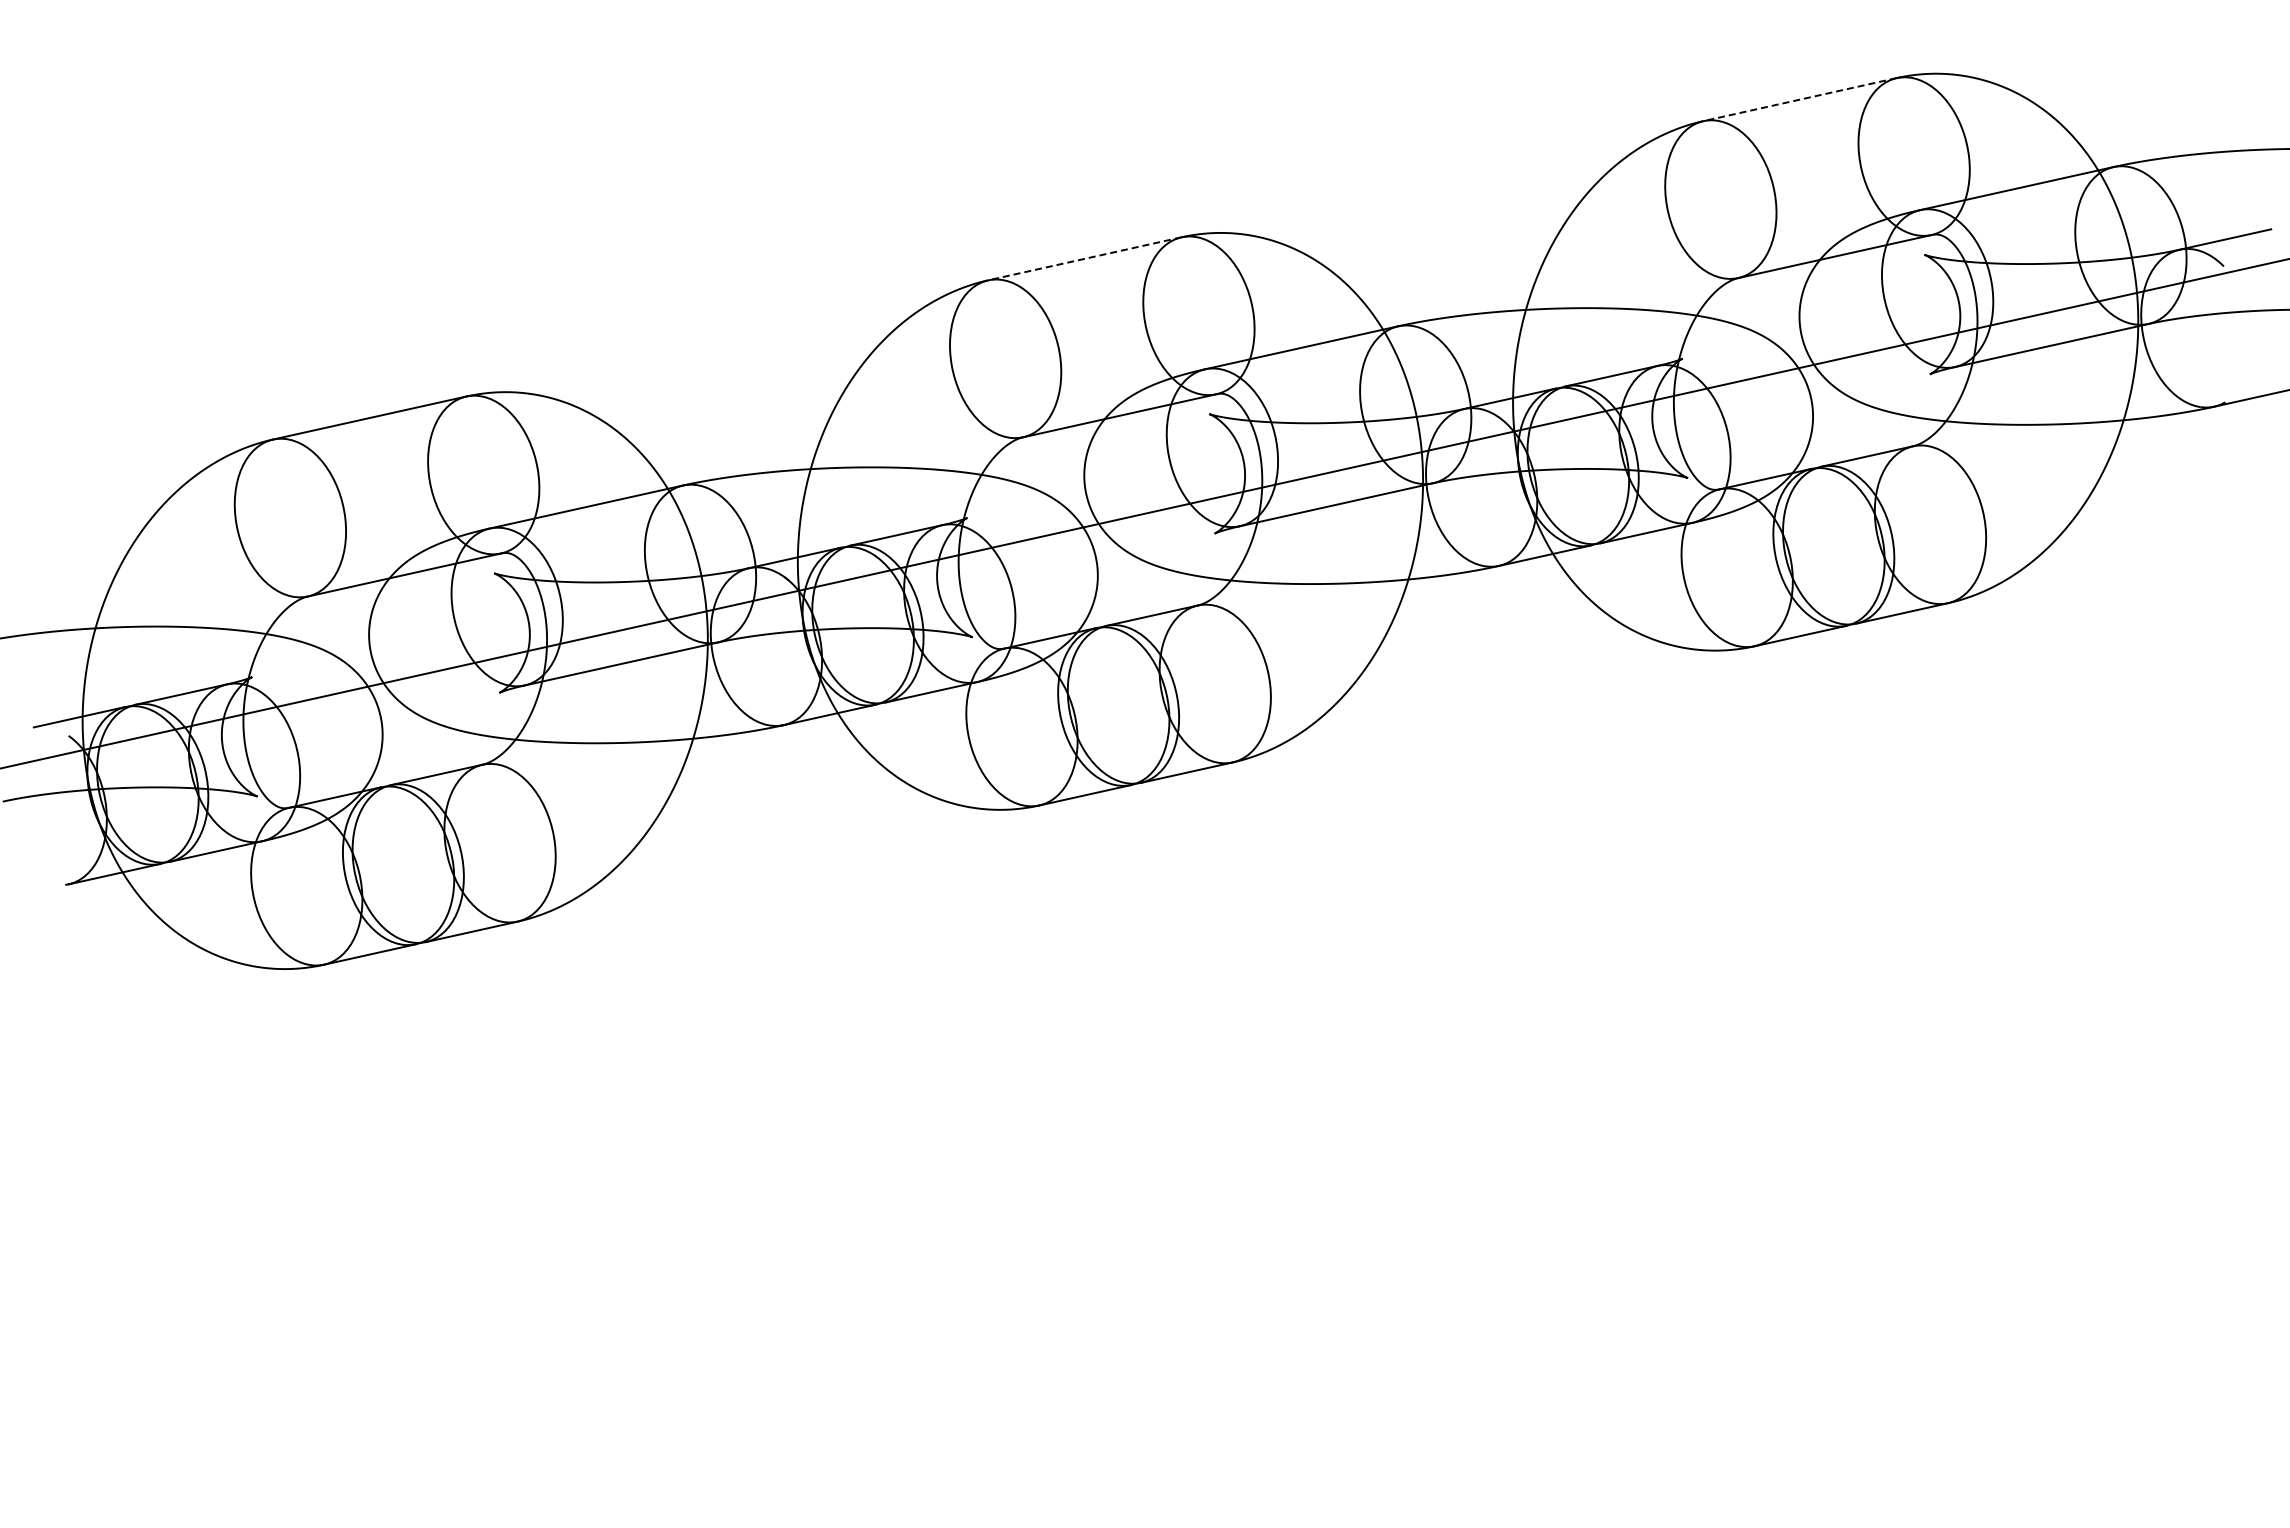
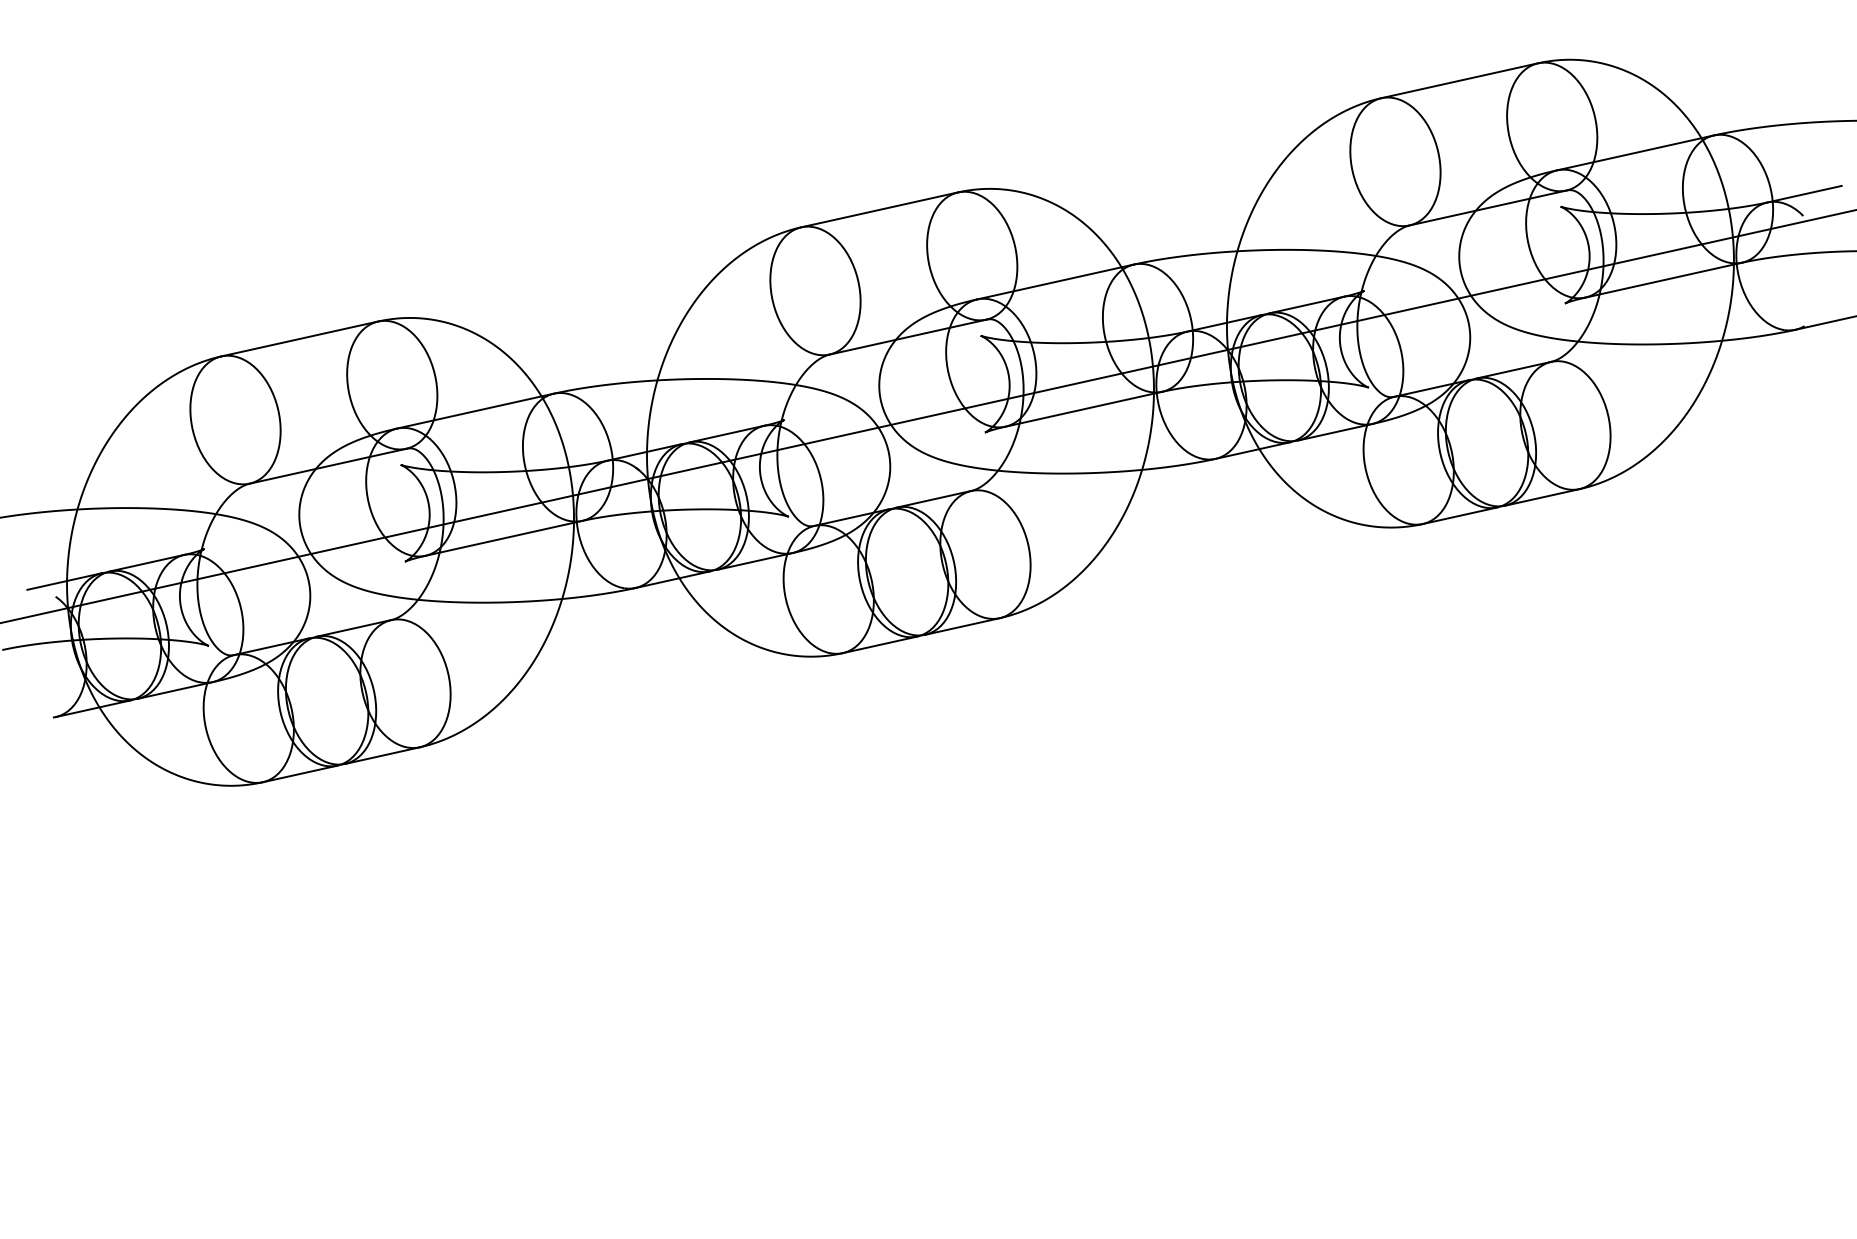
line: (1799, 99) -> (1459, 80), dashed -> solid
line: (1084, 258) -> (879, 209), dashed -> solid

